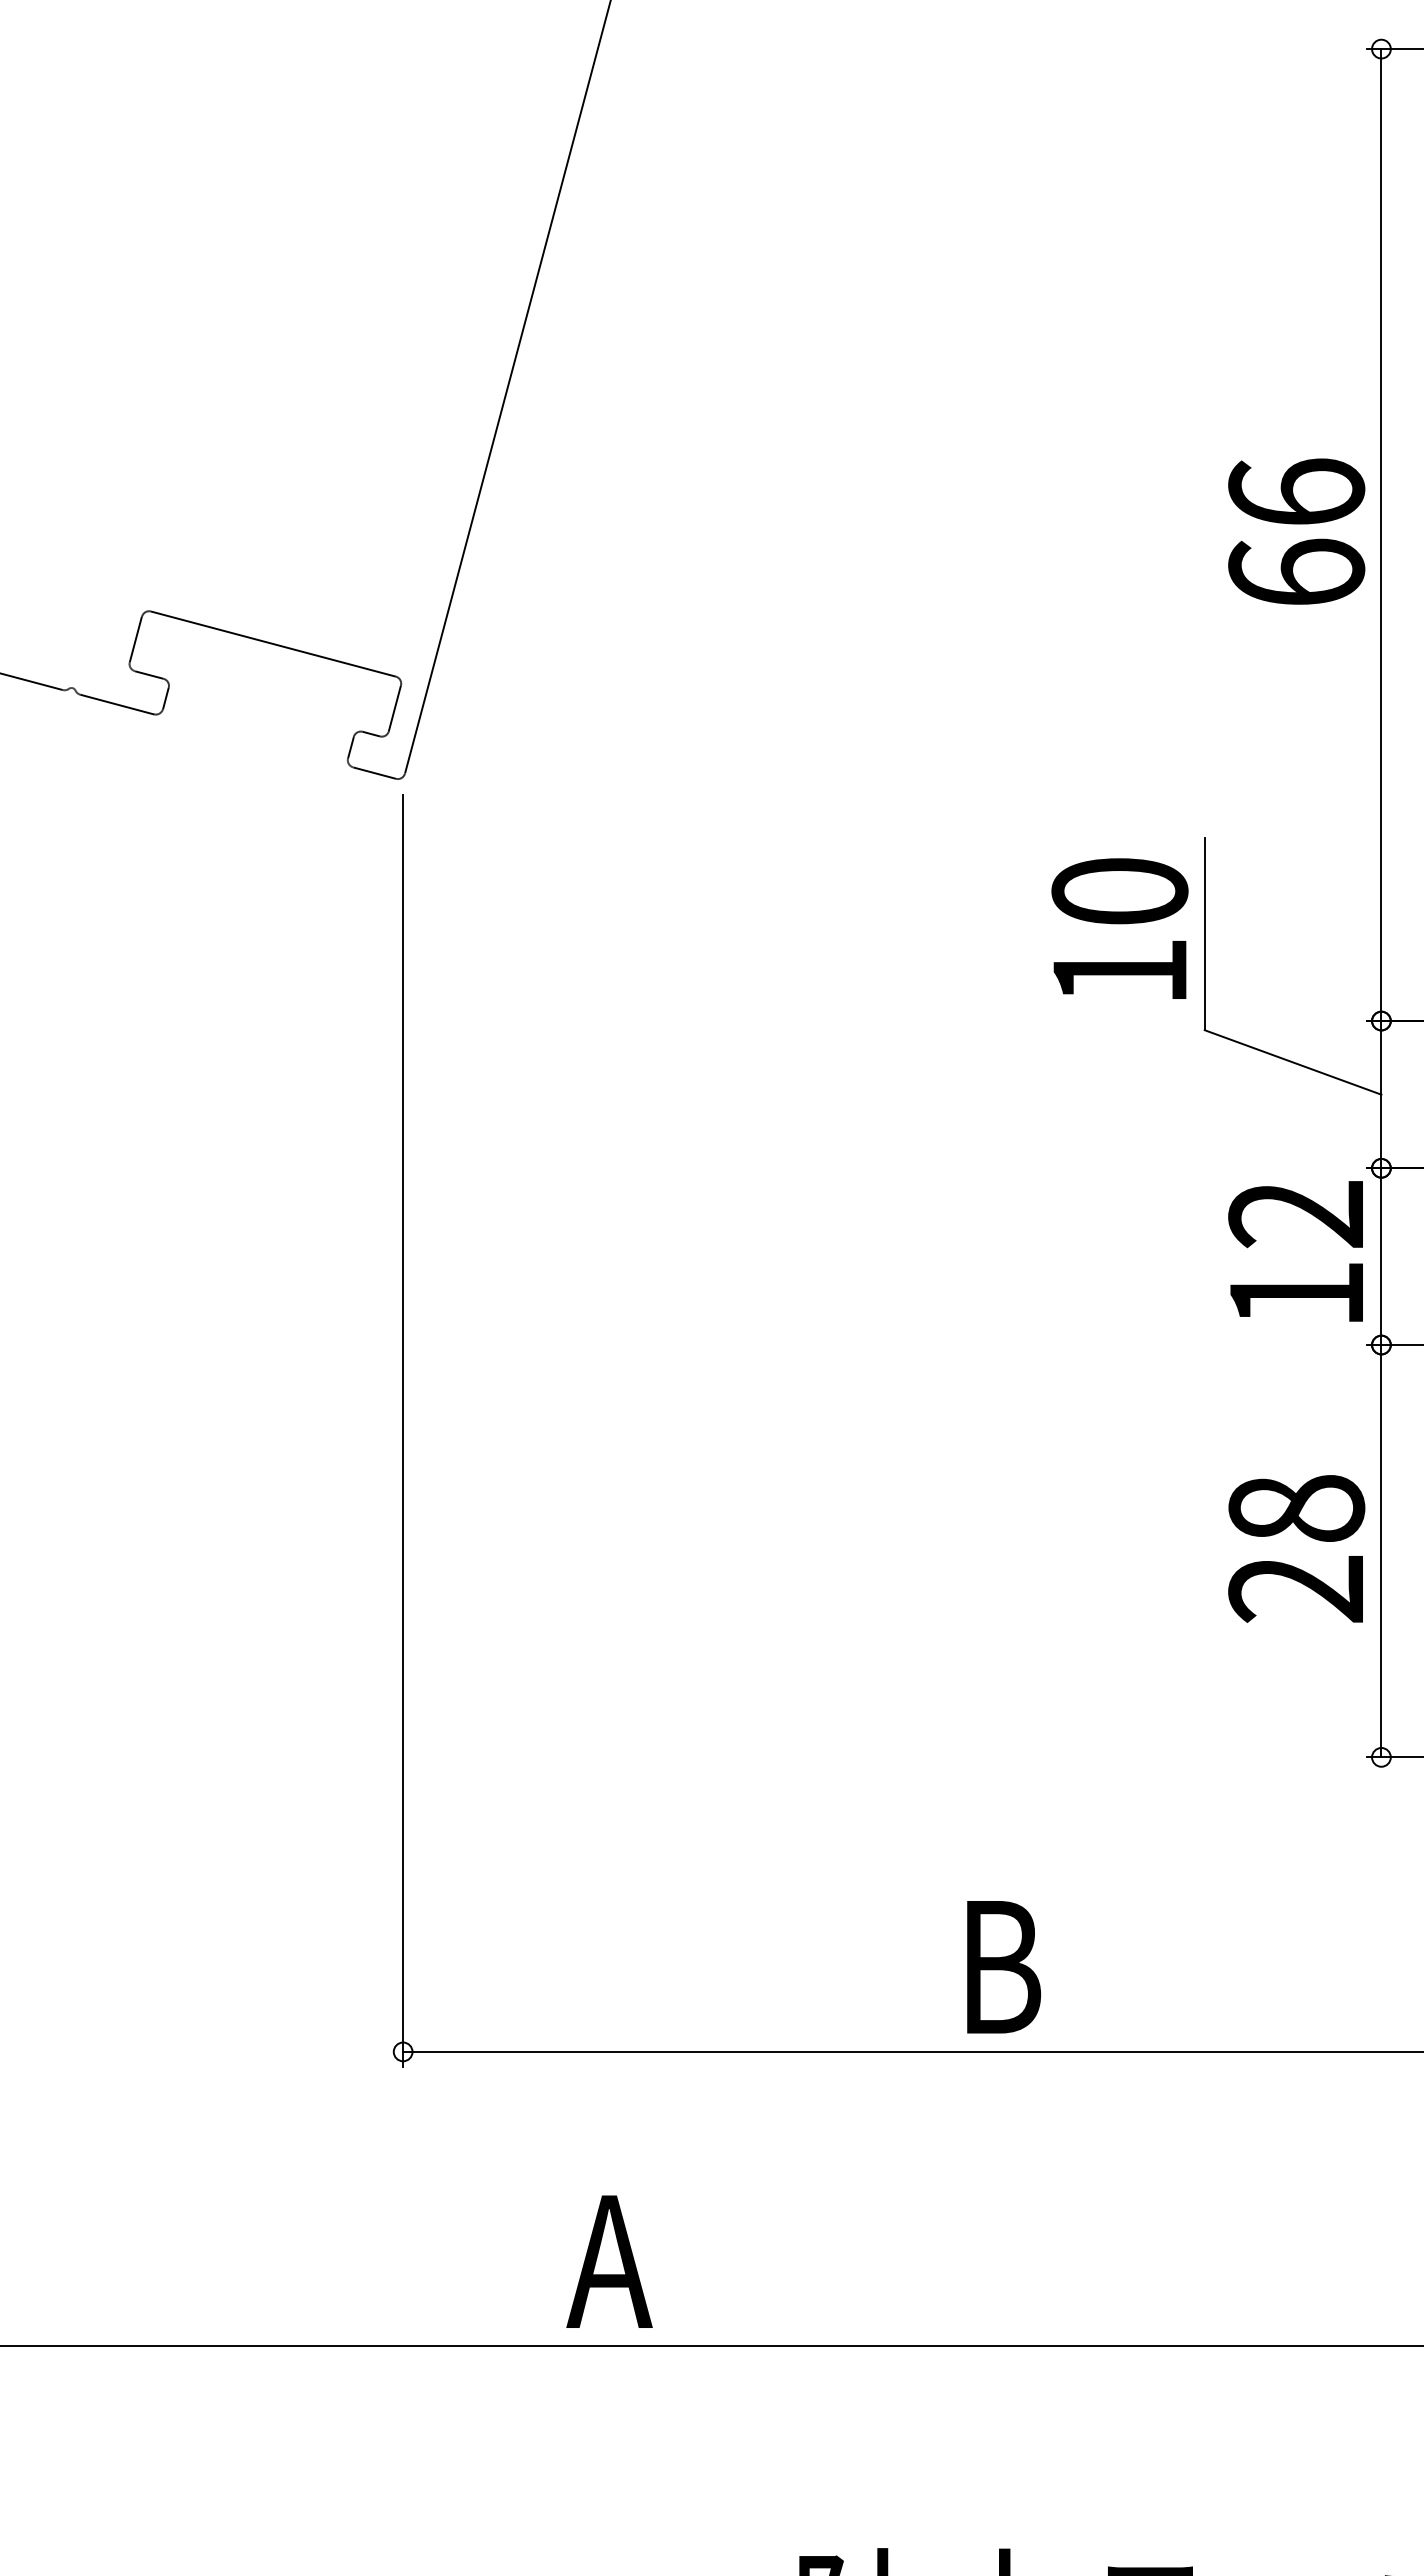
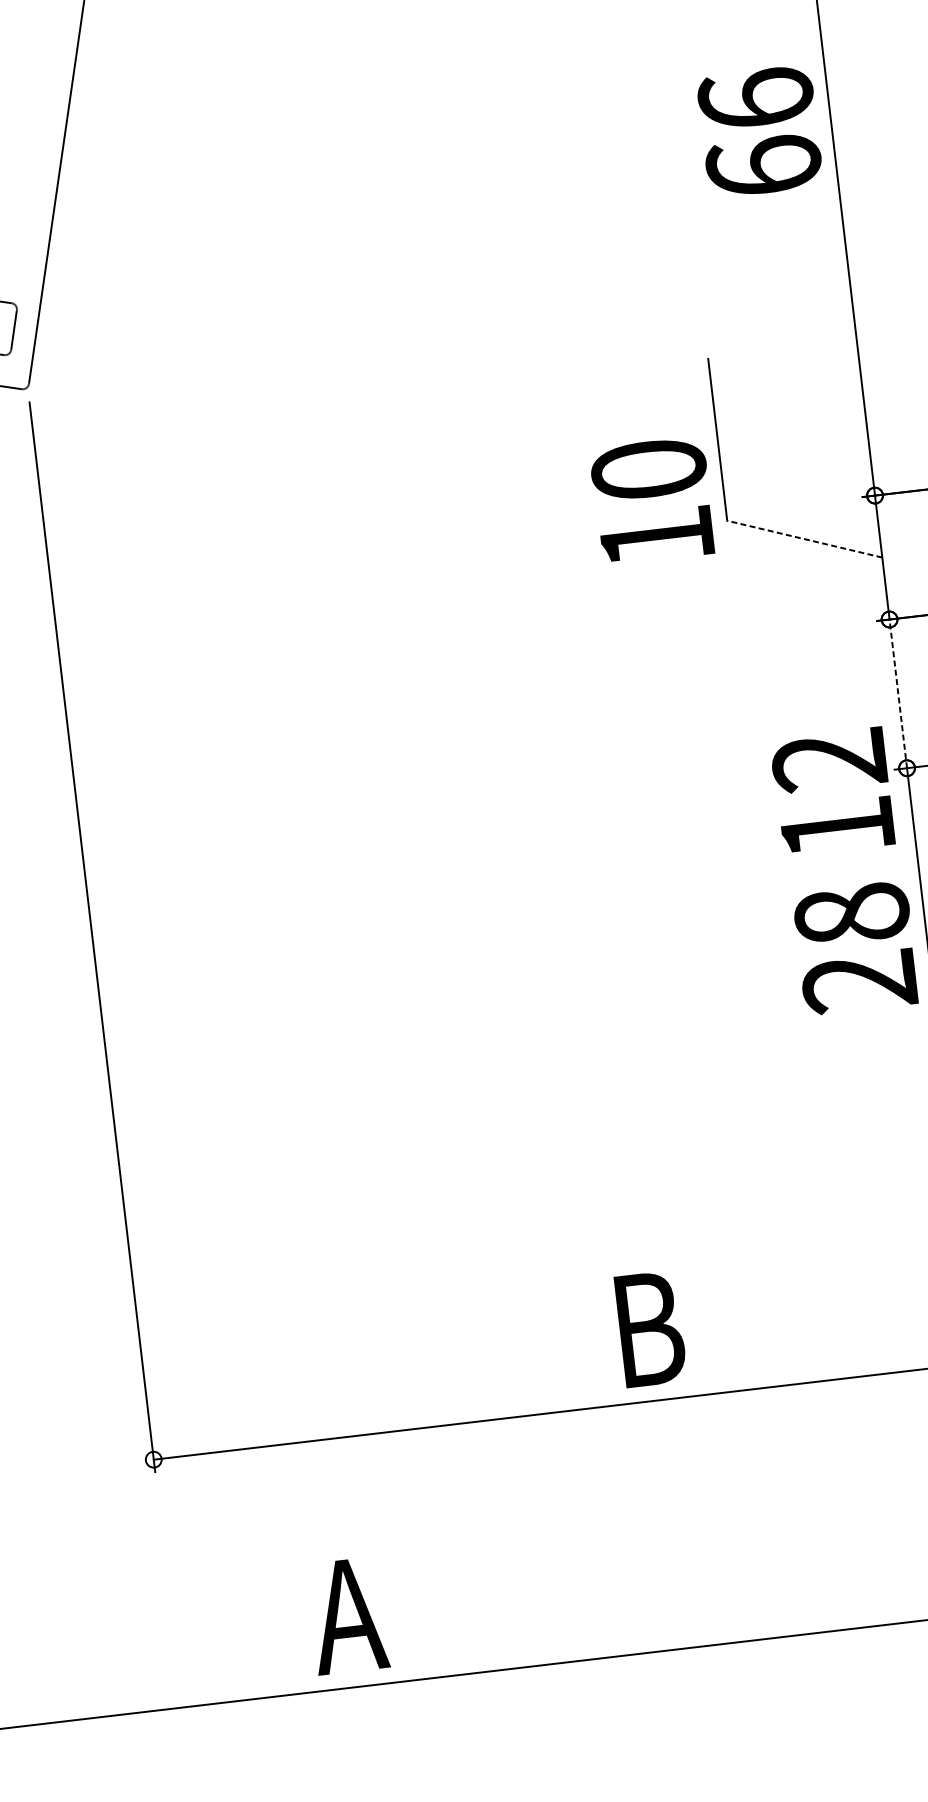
text: (1296, 531) -> (759, 131), moved
text: (1119, 928) -> (652, 500), moved
line: (1292, 1062) -> (804, 539), solid -> dashed
text: (1295, 1251) -> (832, 791), moved
line: (1381, 1256) -> (898, 693), solid -> dashed

